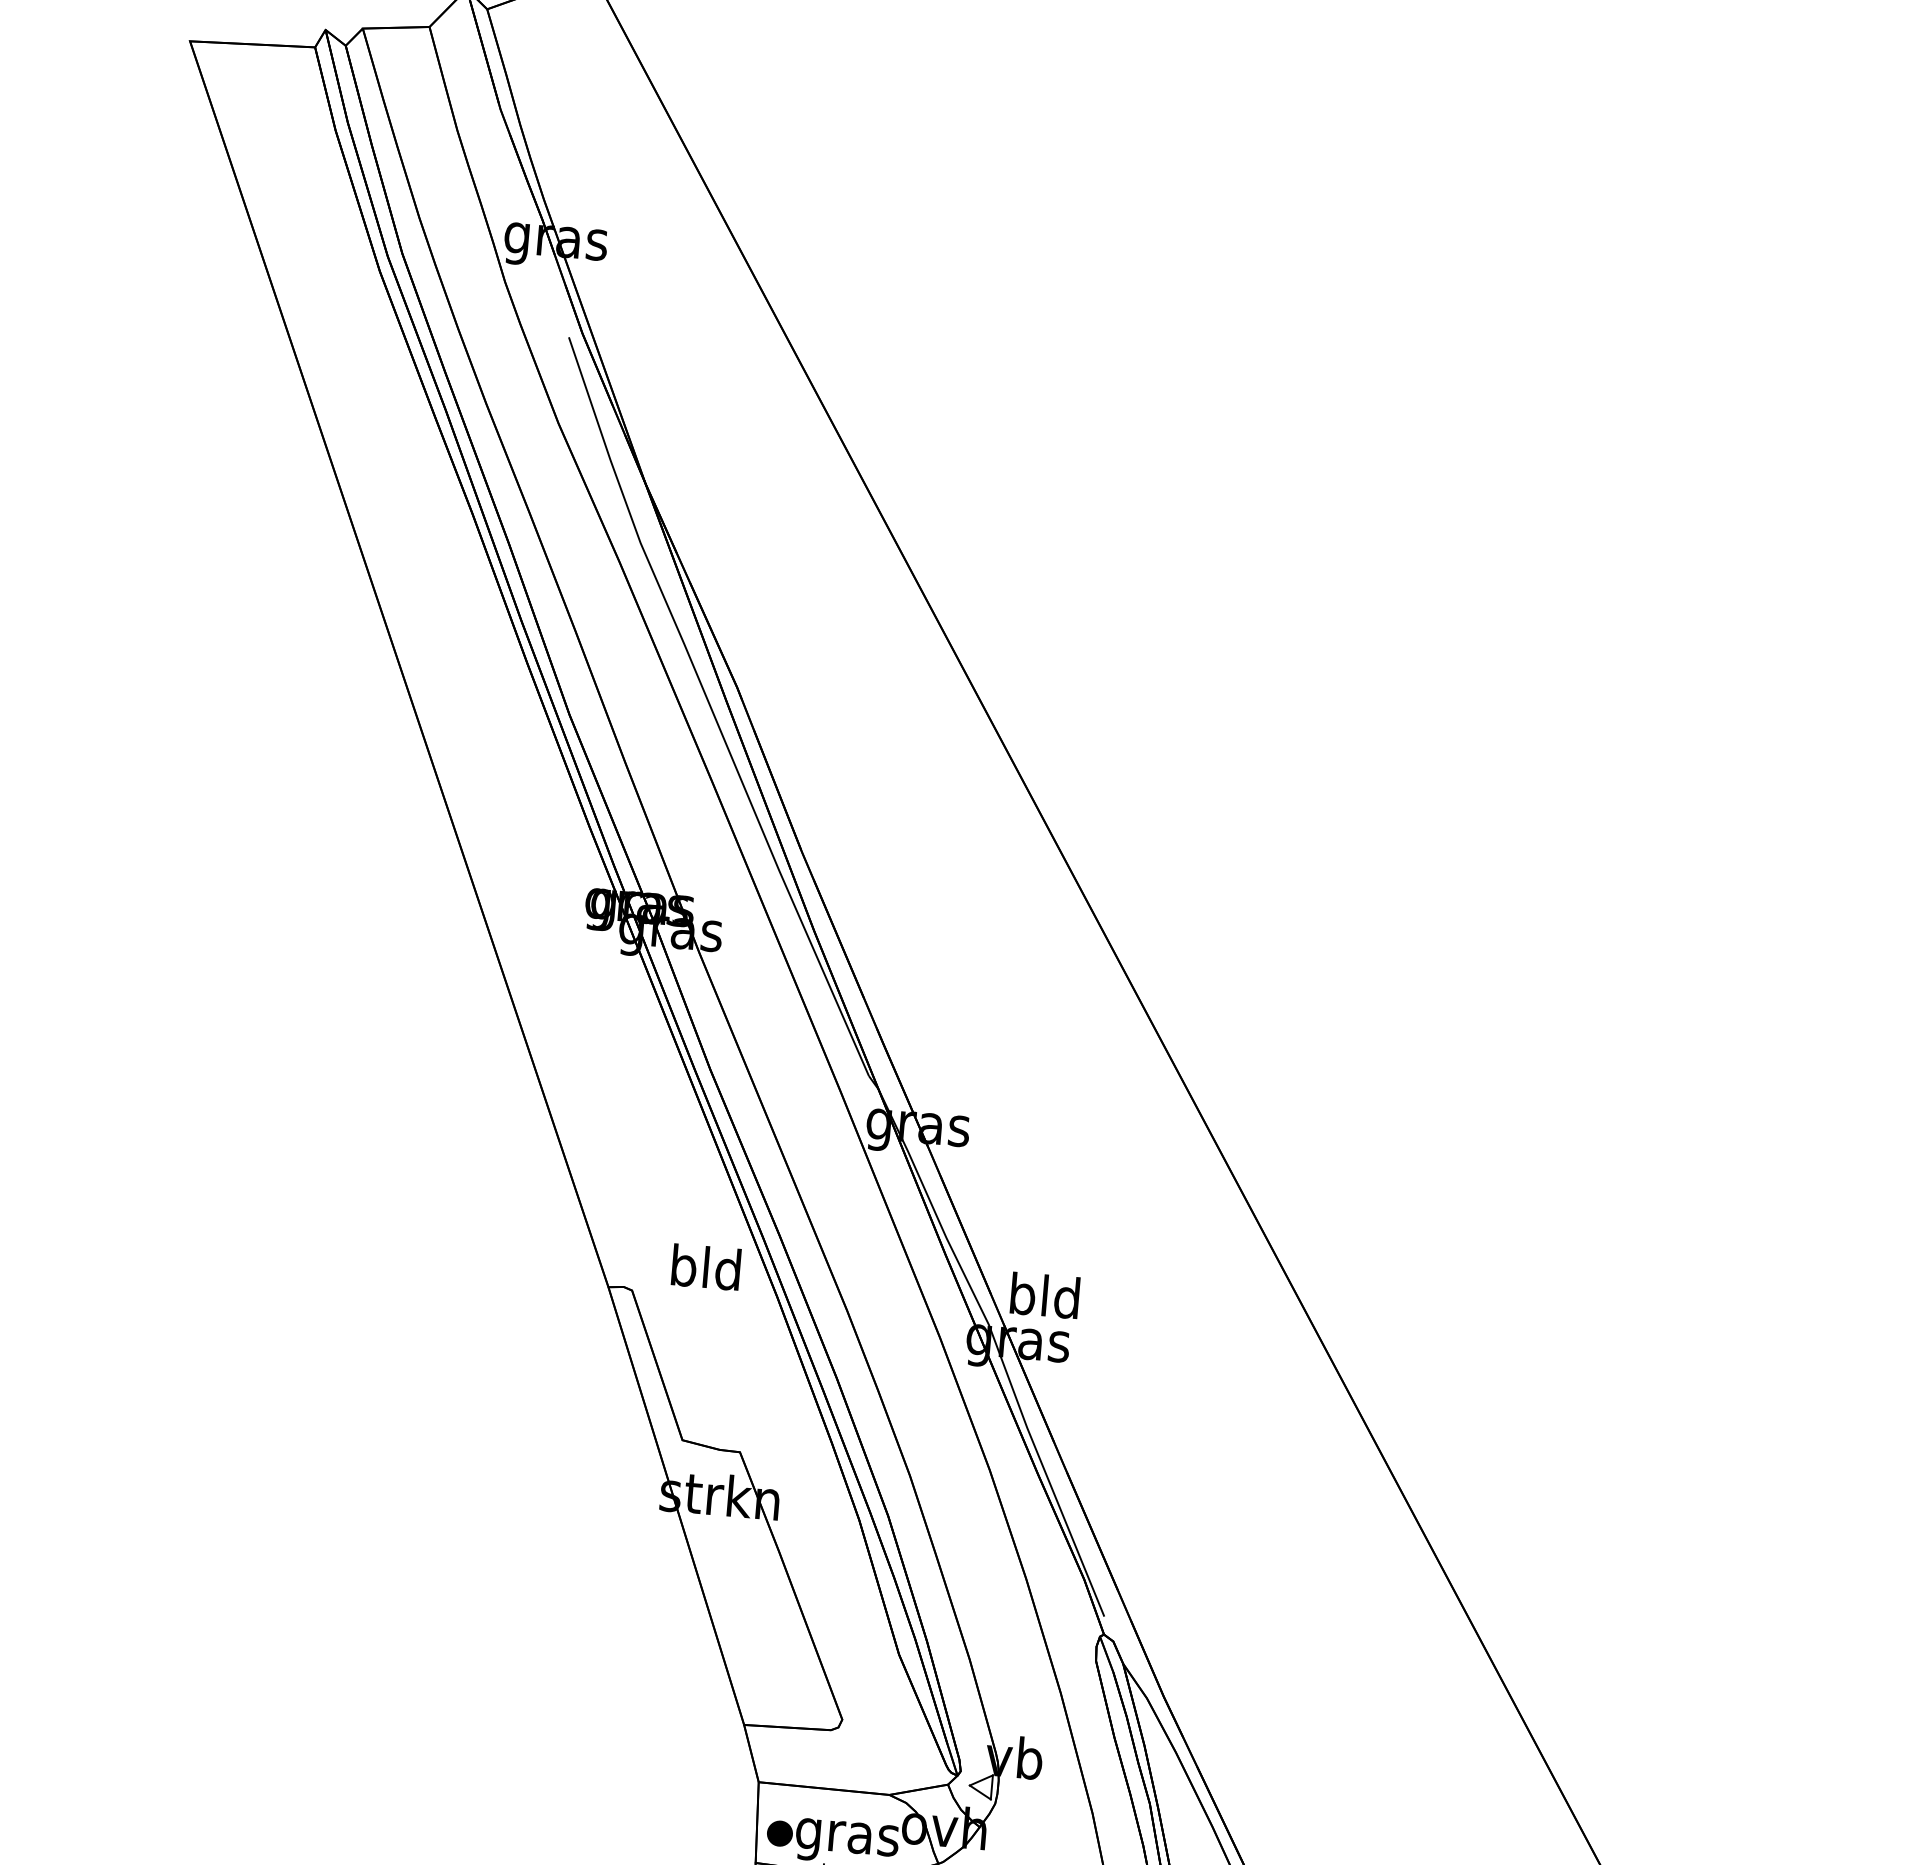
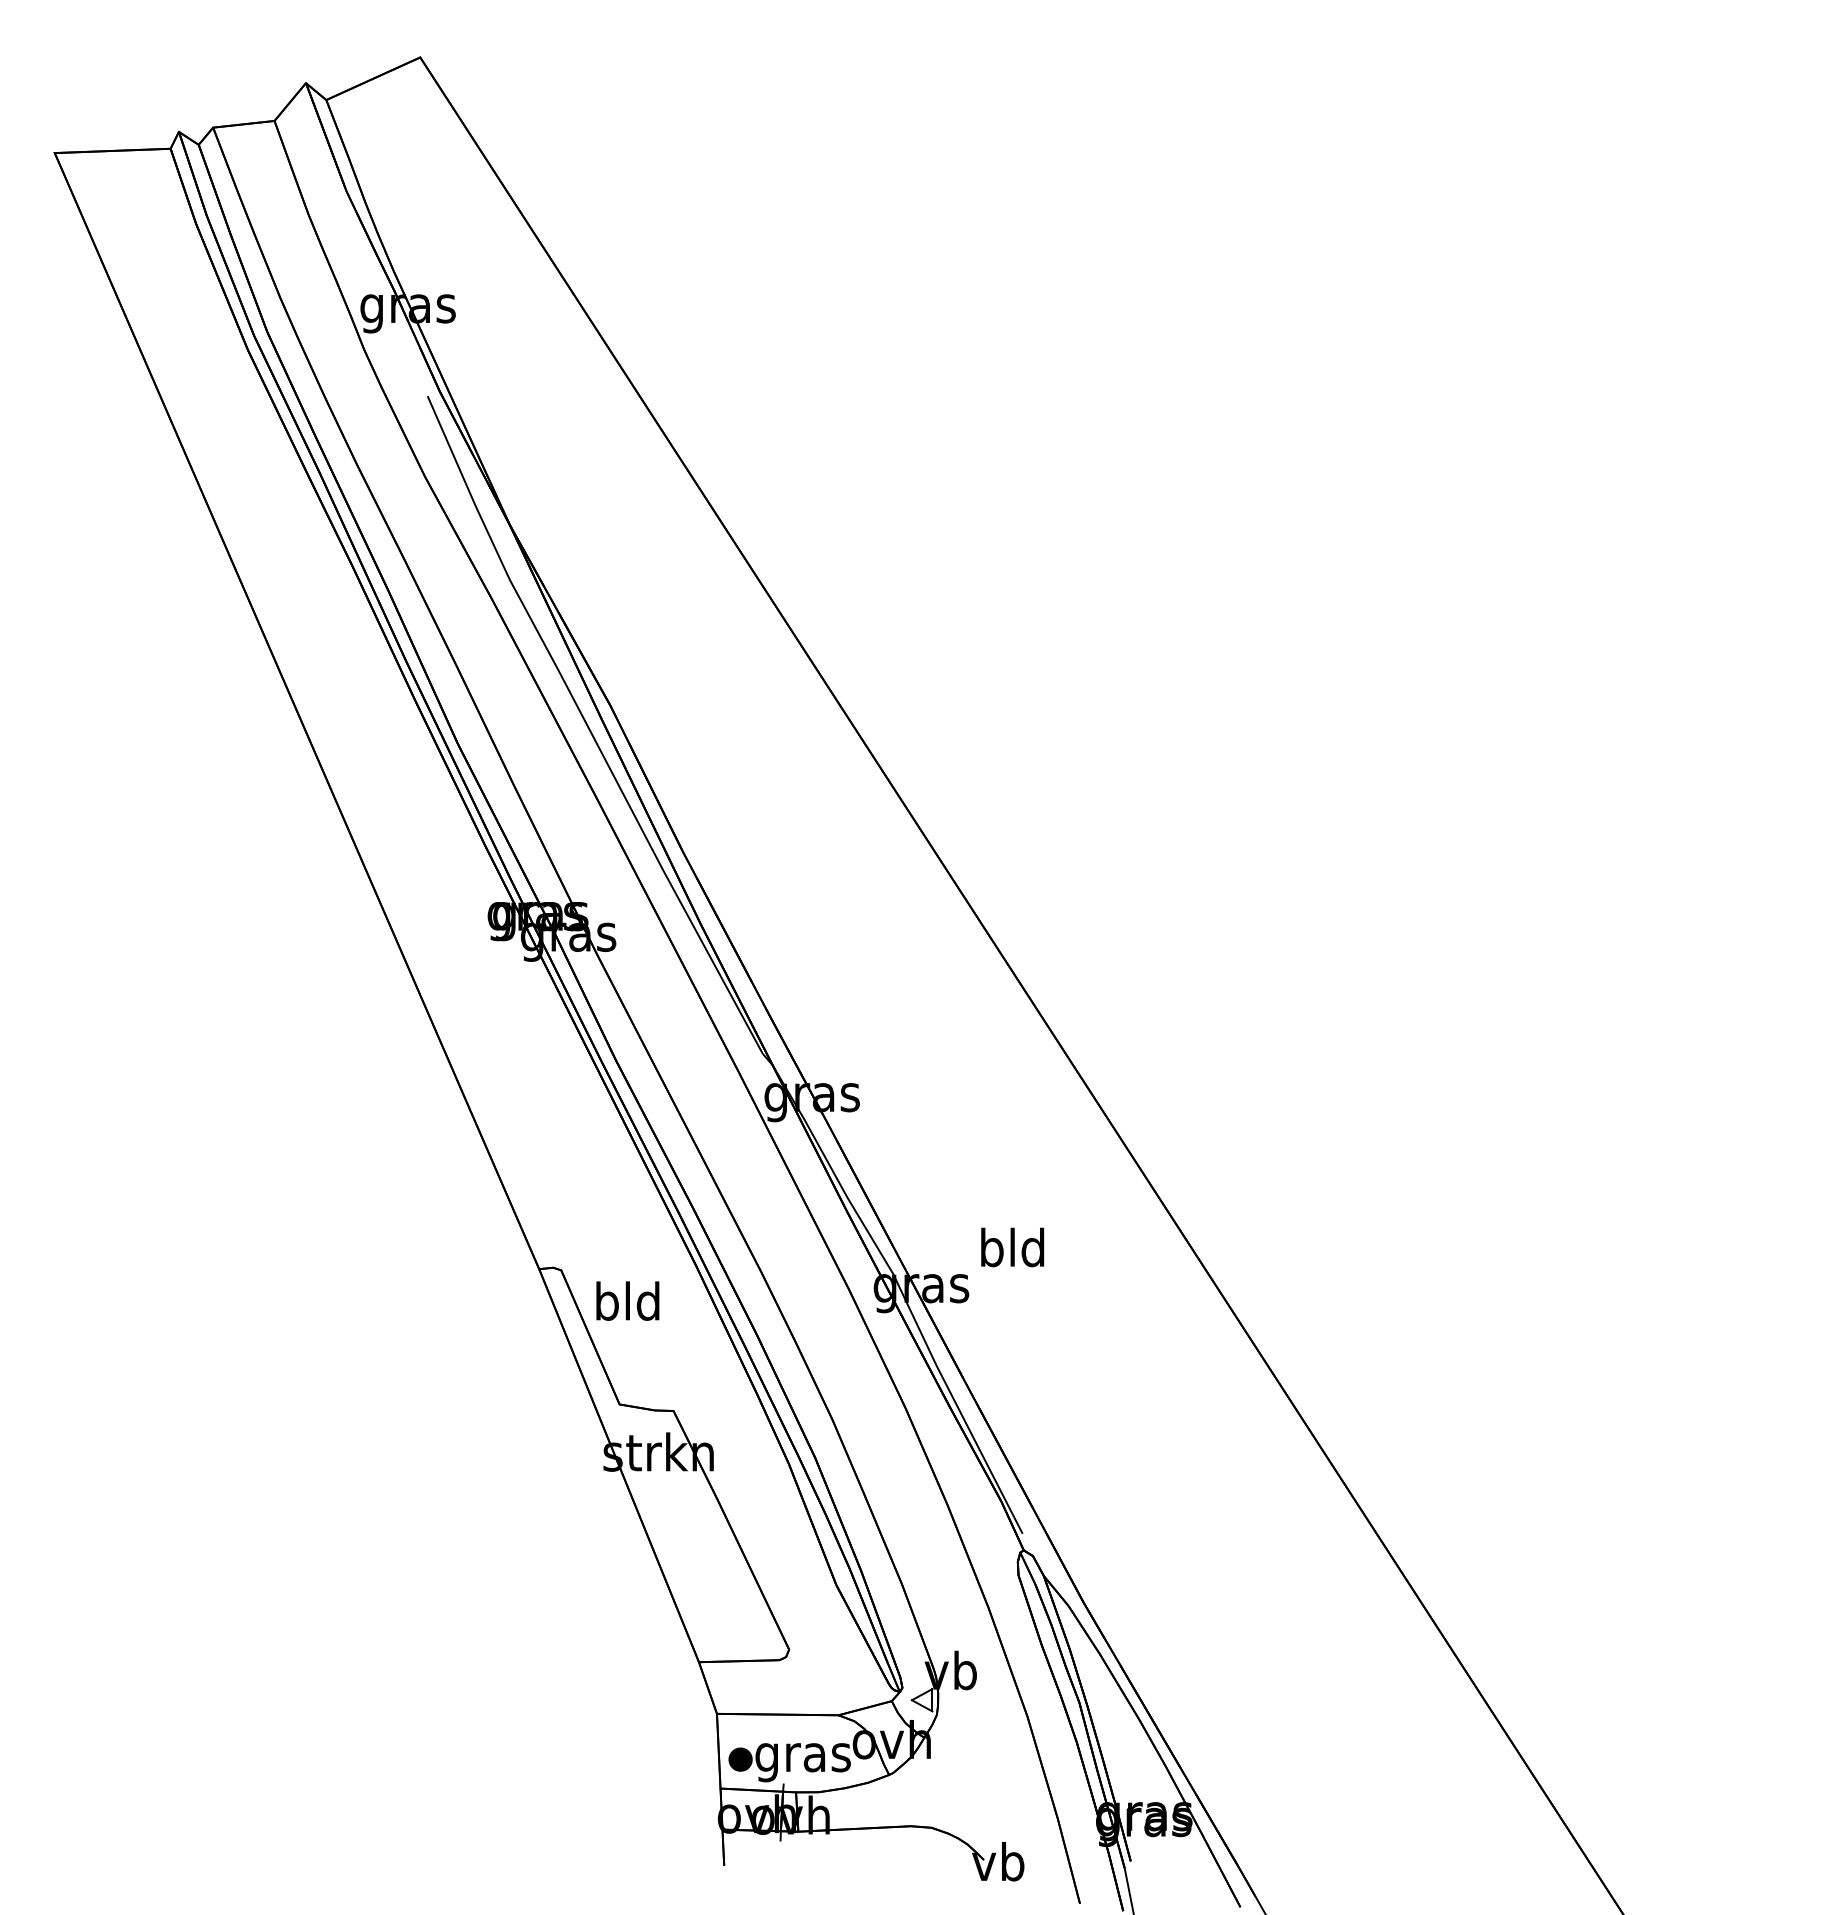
text: (705, 1266) -> (627, 1300), moved
text: (1044, 1295) -> (1012, 1247), moved

